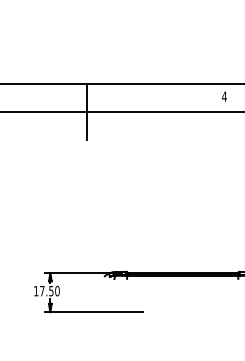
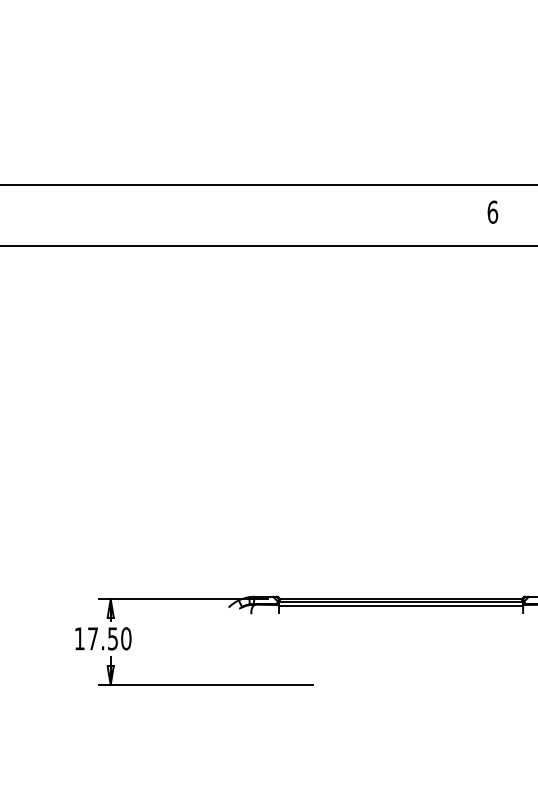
text: (224, 96) -> (492, 211), 4 -> 6
line: (87, 111) -> (192, 244), removed

